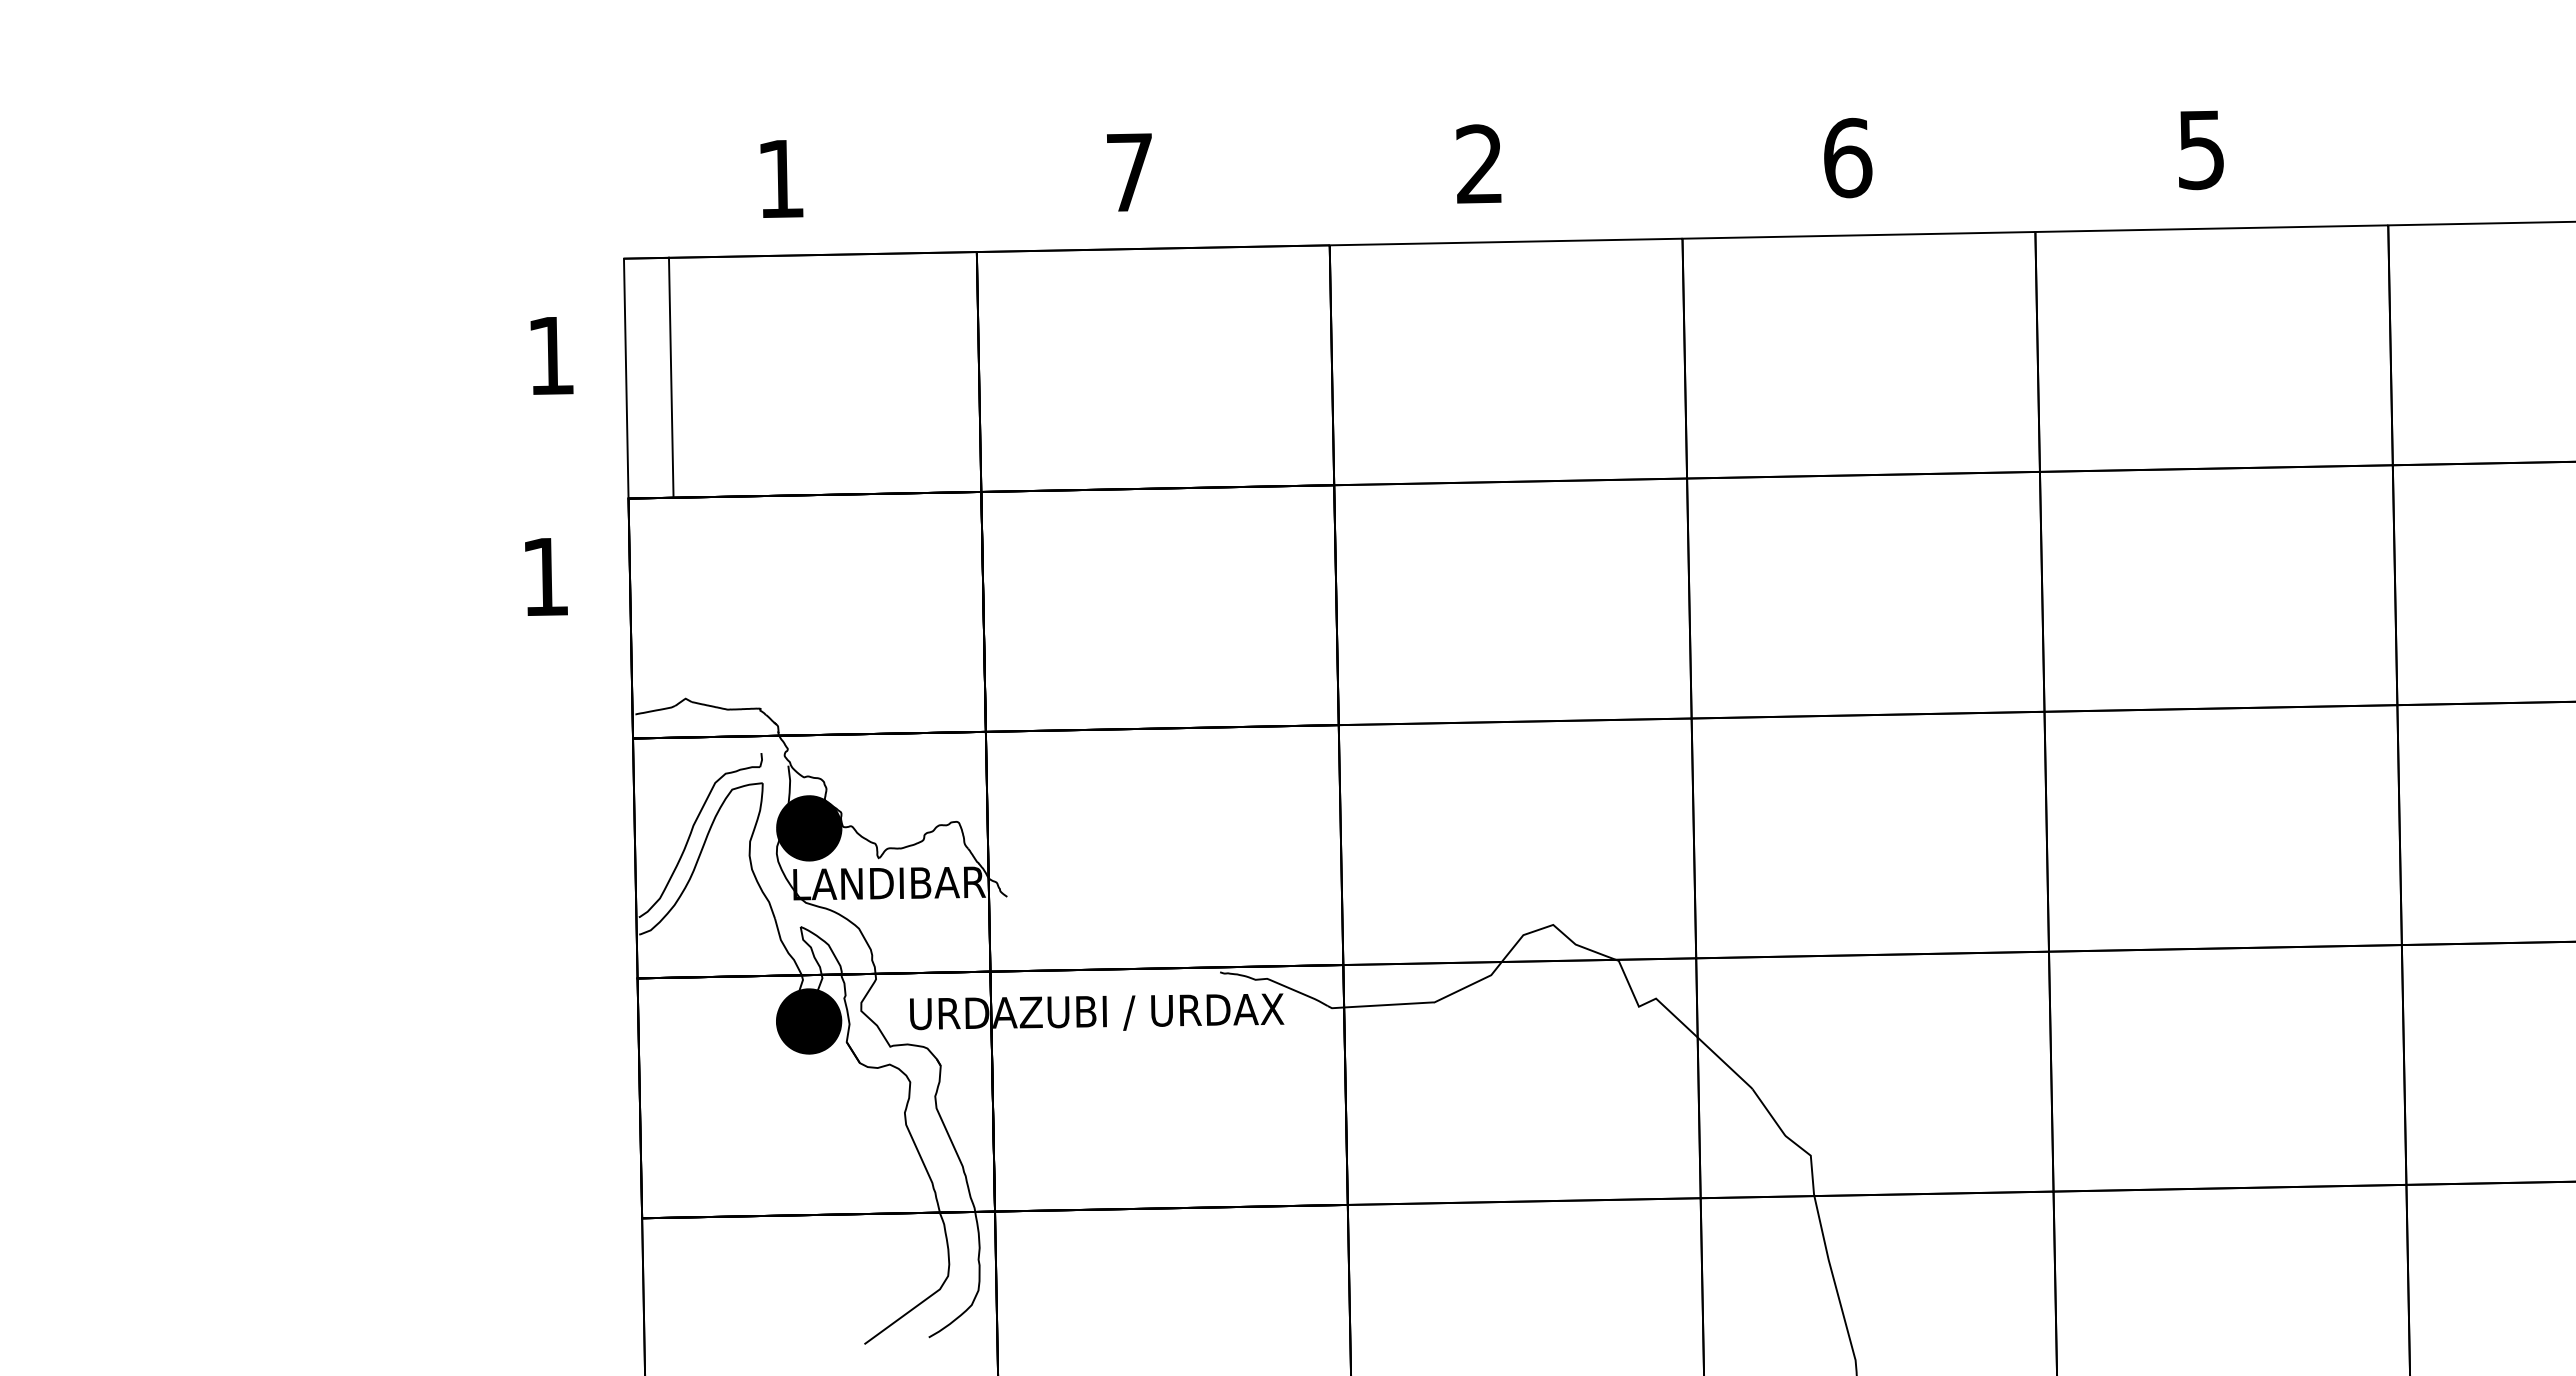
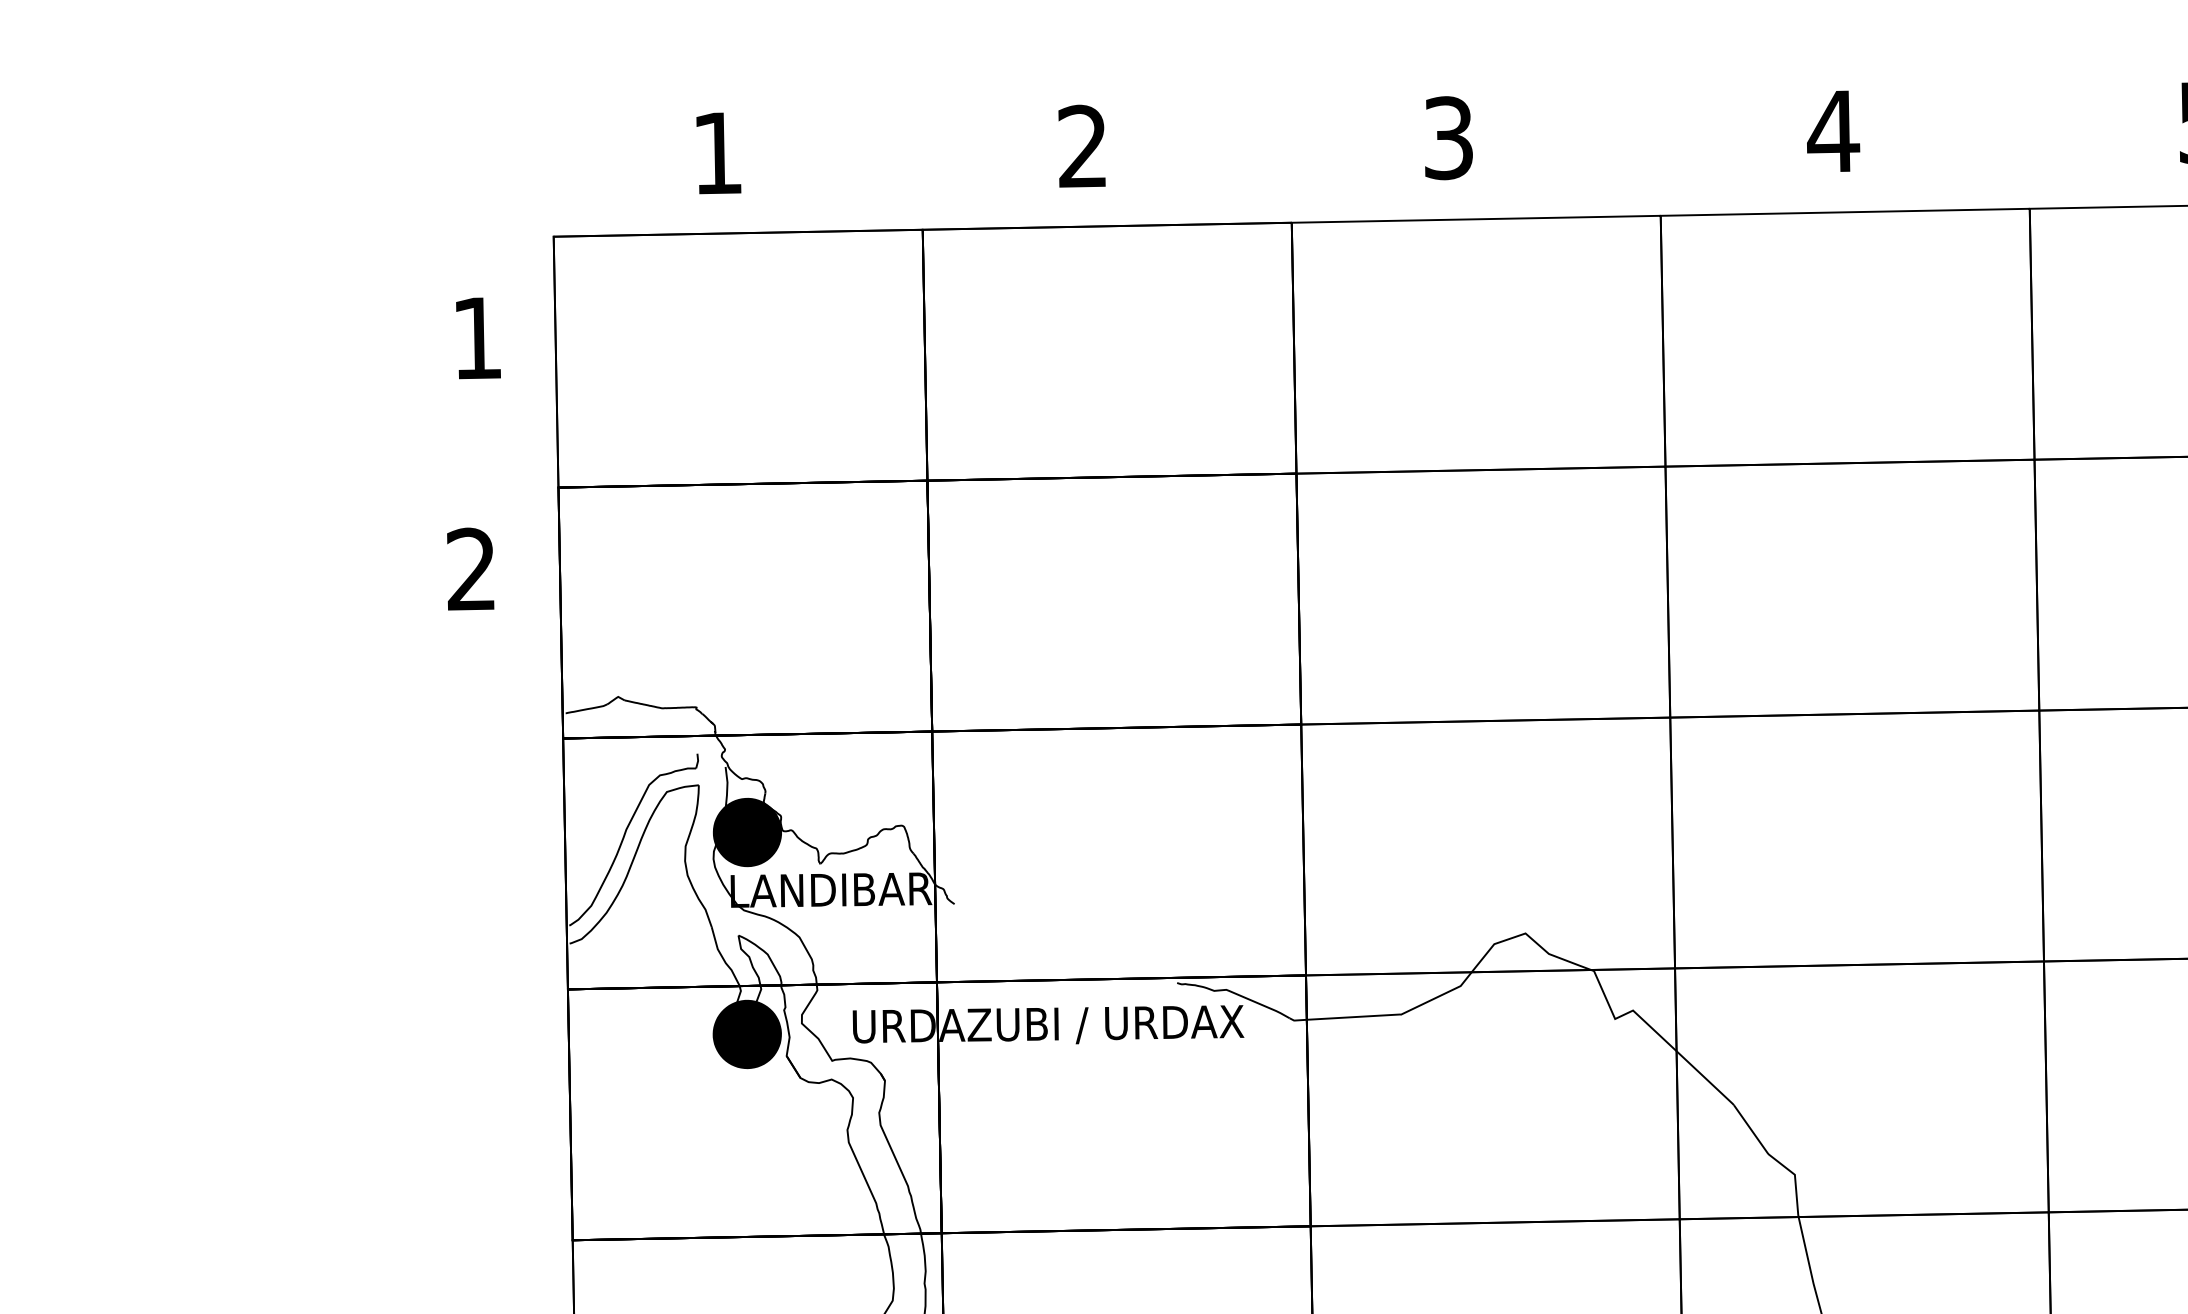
text: (1847, 157) -> (1833, 130), 6 -> 4
text: (1479, 164) -> (1448, 138), 2 -> 3
text: (1128, 171) -> (1081, 145), 7 -> 2
line: (670, 377) -> (555, 362), moved
text: (544, 576) -> (470, 569), 1 -> 2

